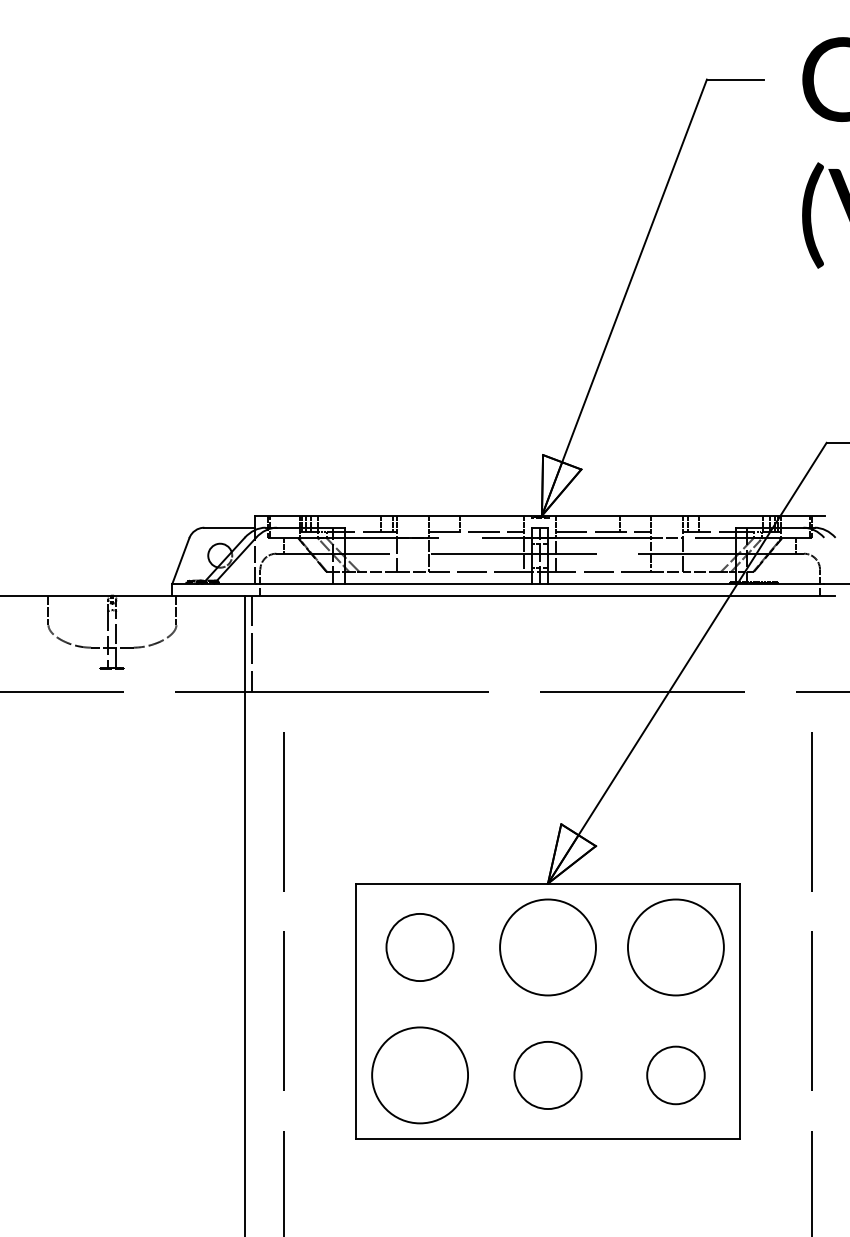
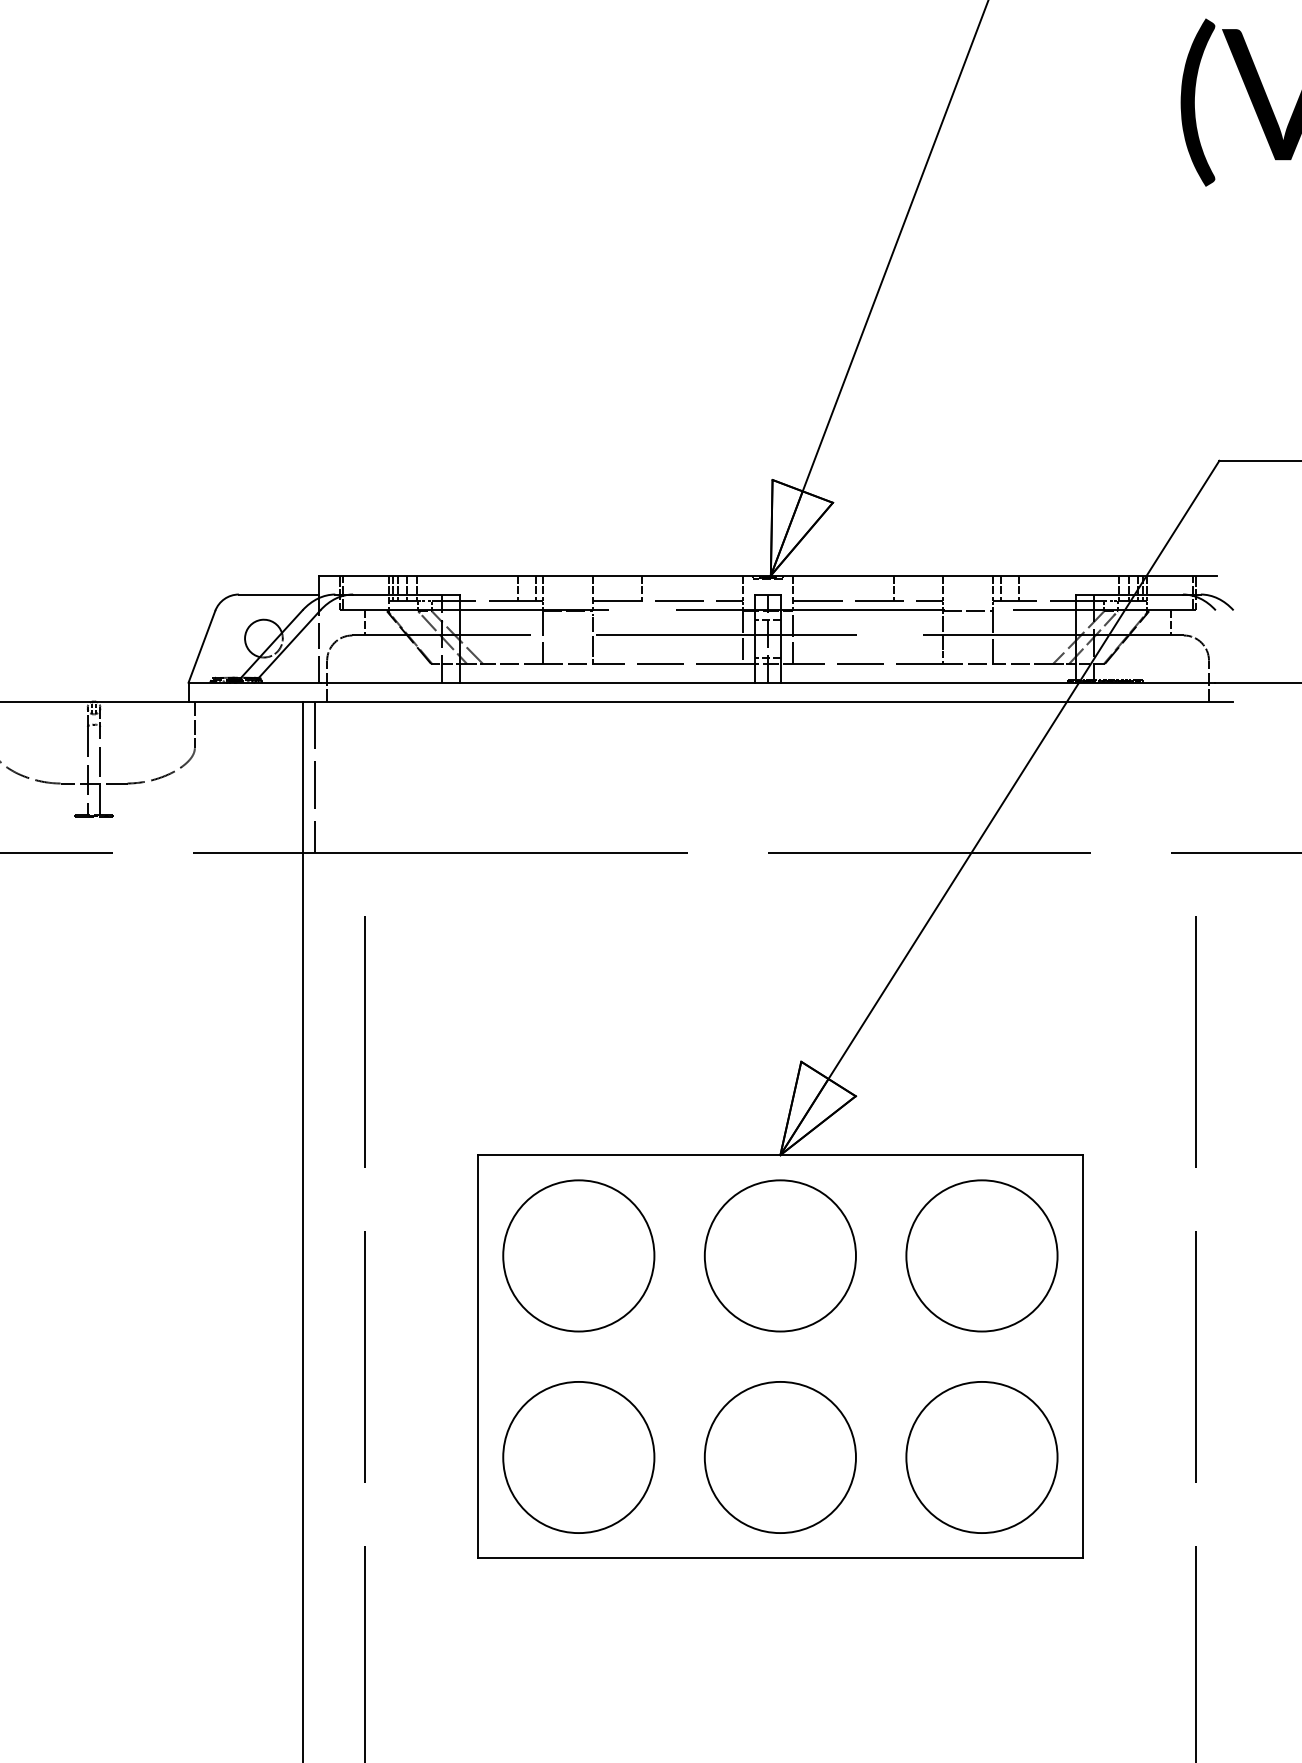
circle: (419, 947) -> (577, 1255), size x1.43
circle: (547, 1075) -> (779, 1457), size x1.43
circle: (675, 1075) -> (981, 1457), size x1.67

